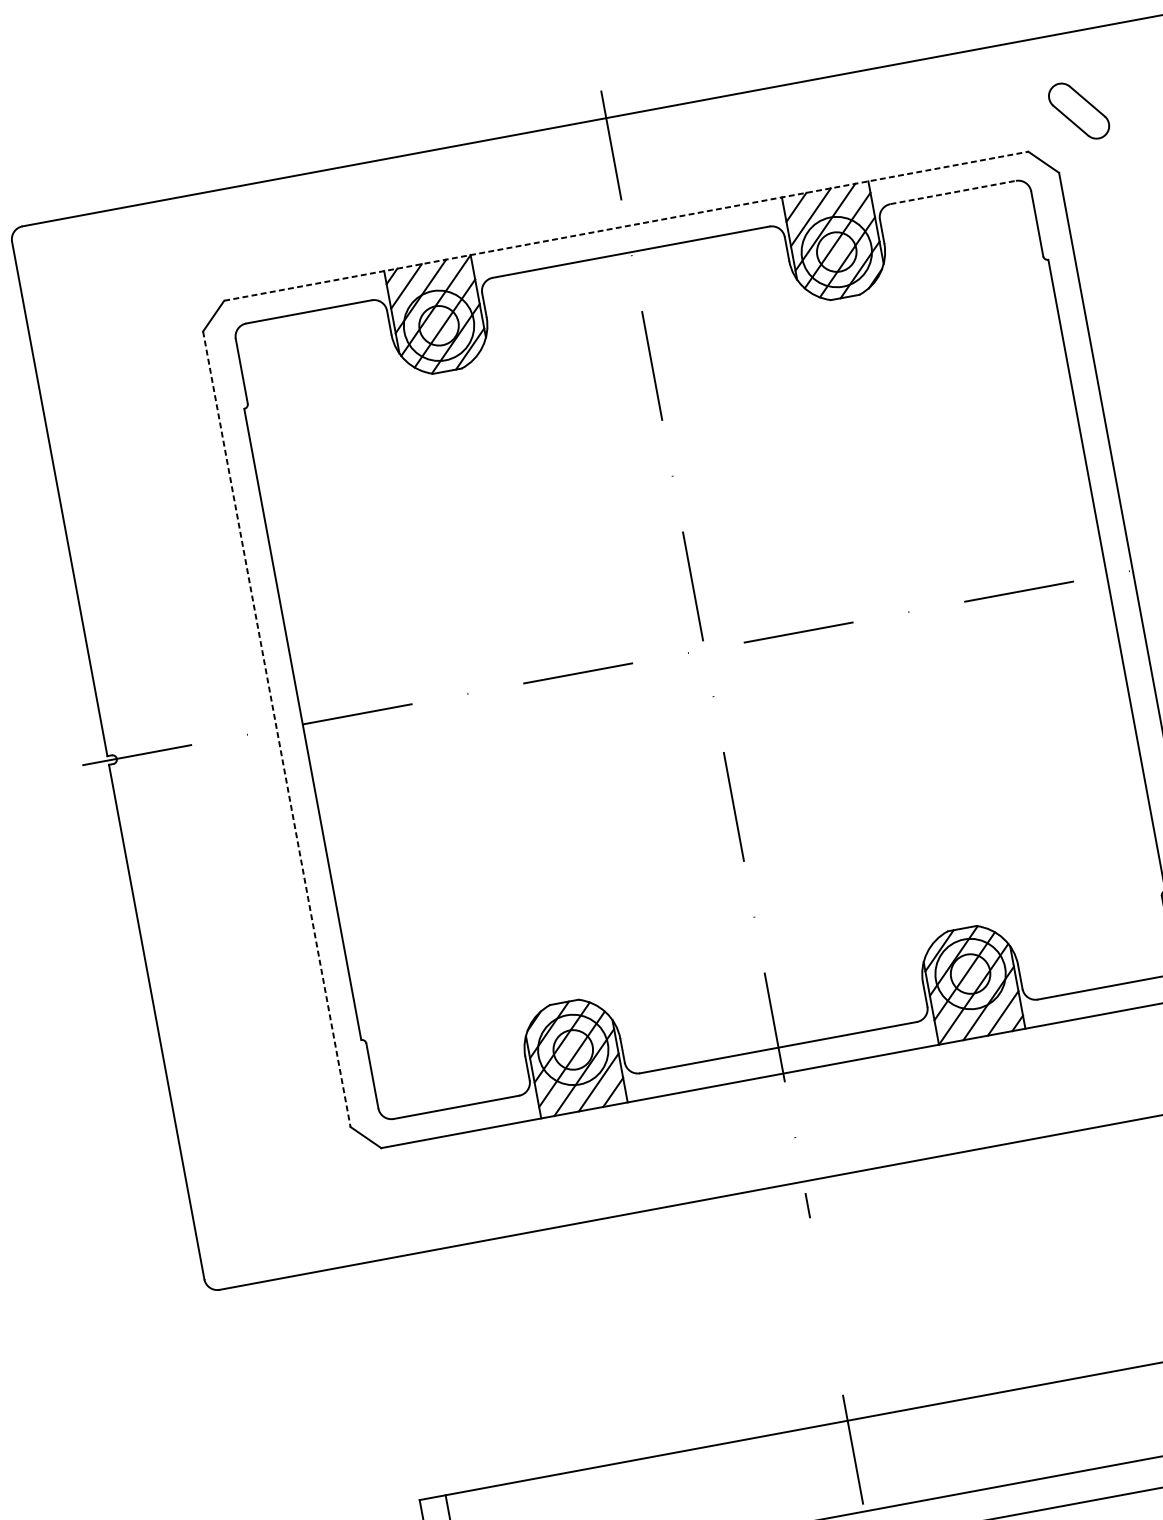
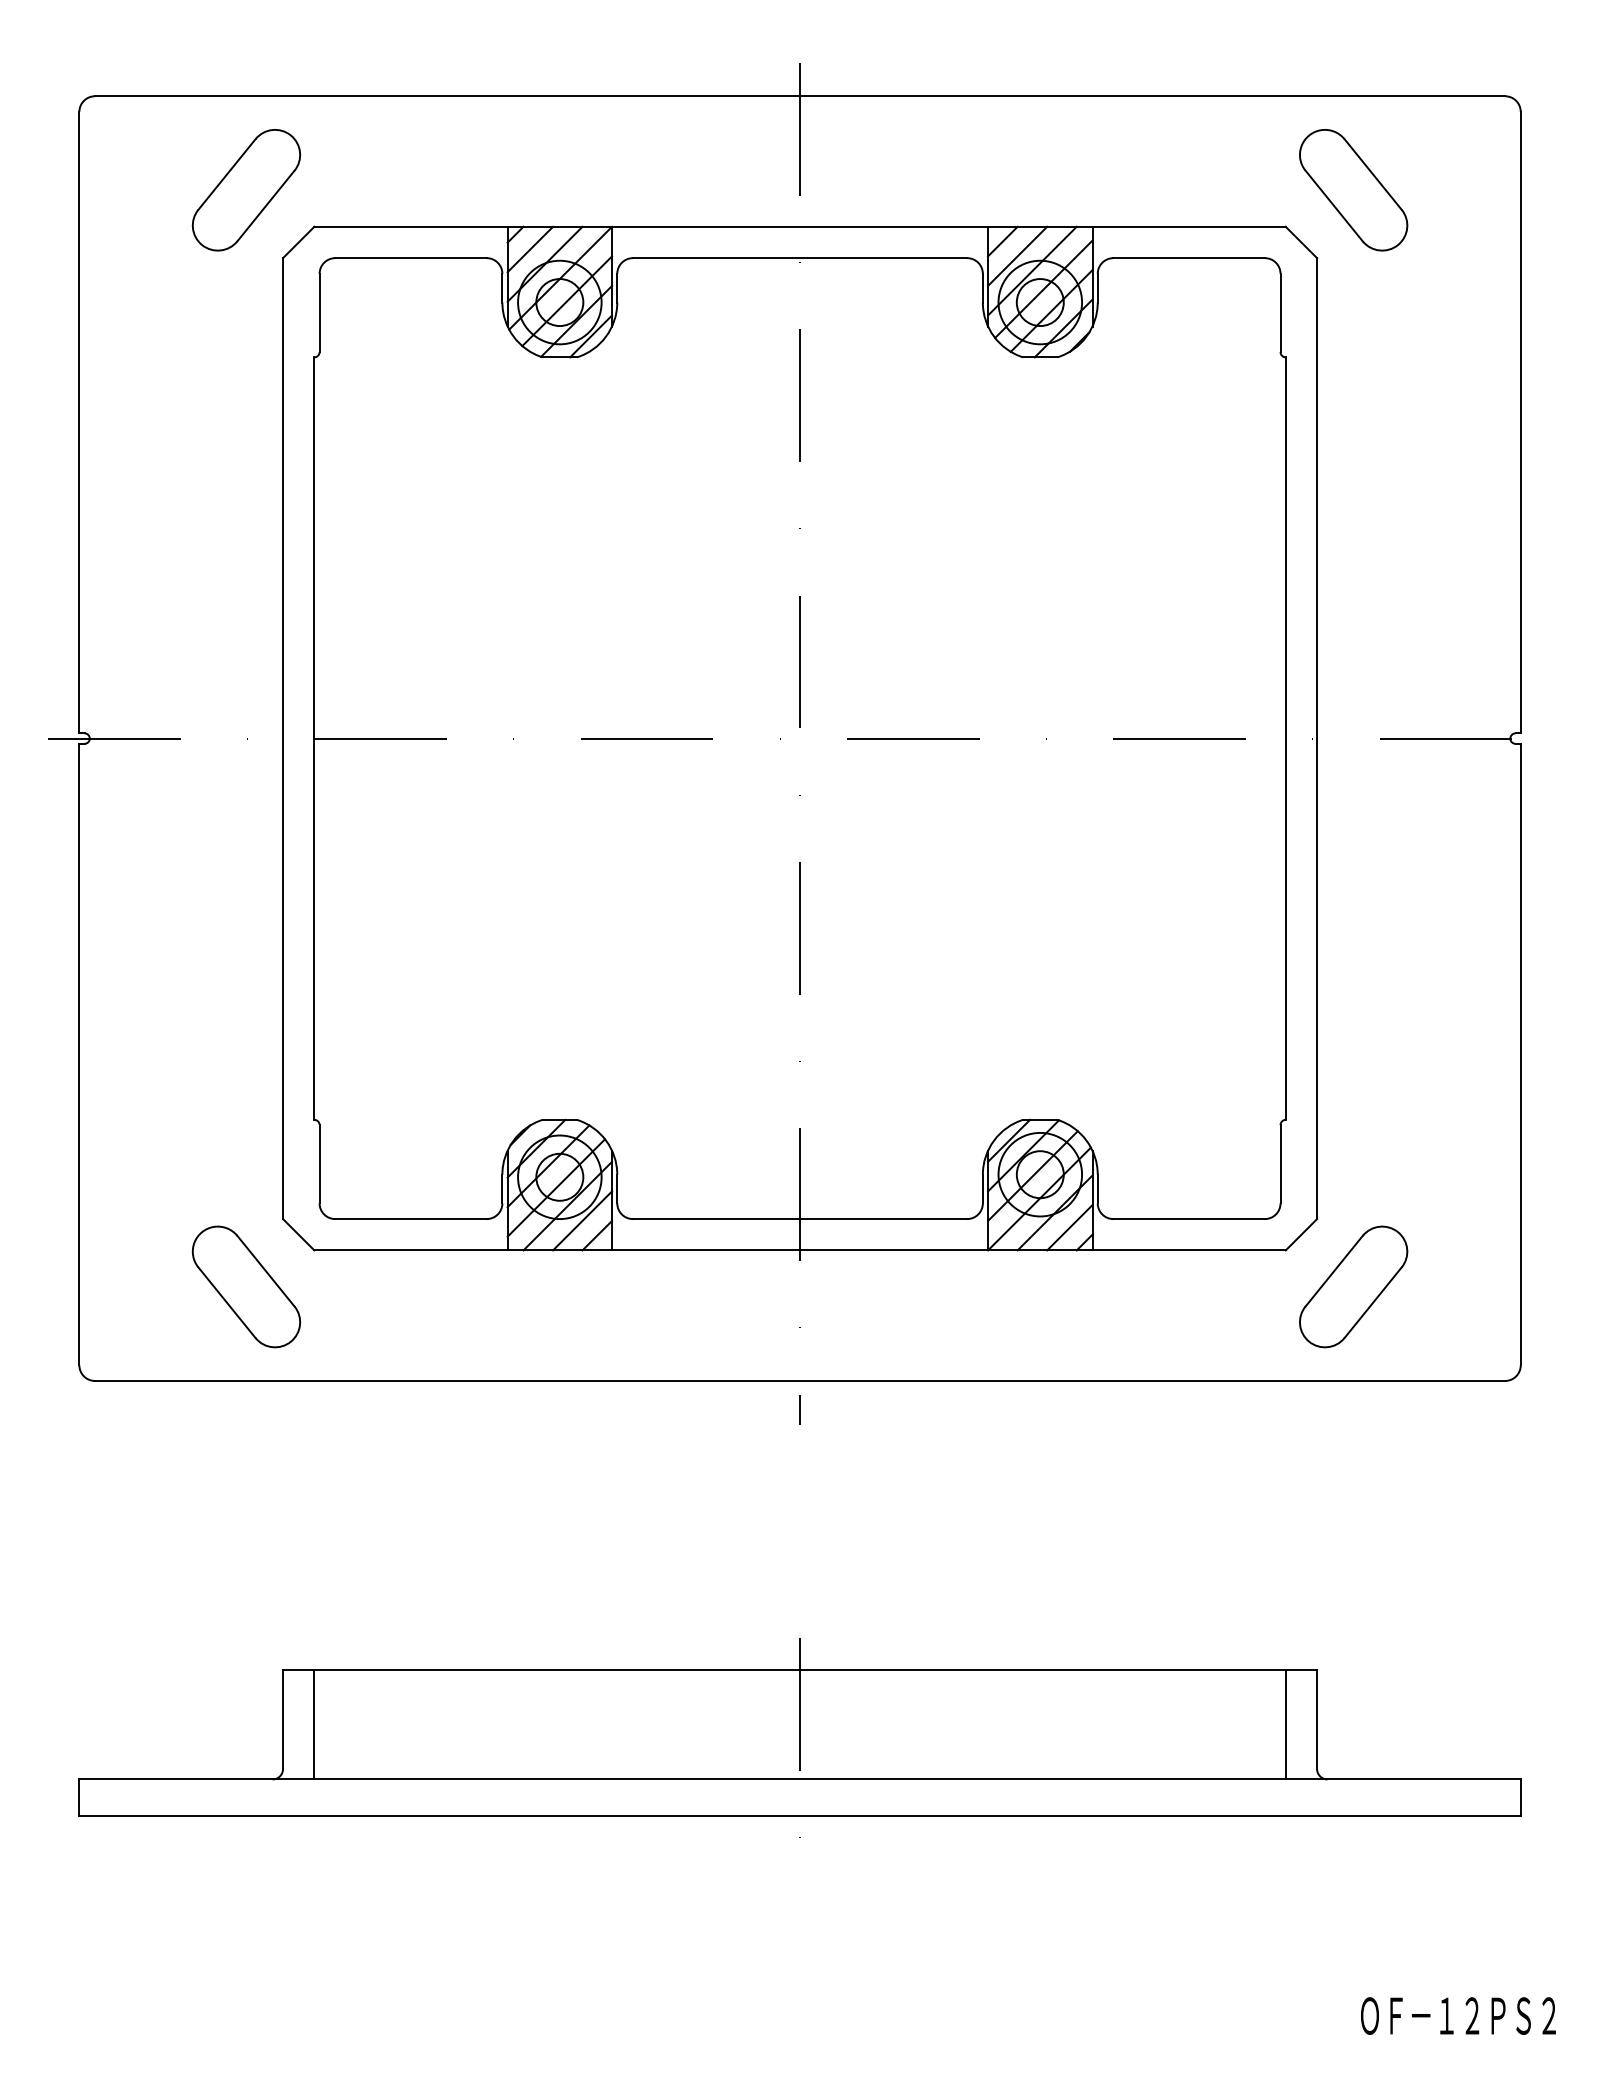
part: (1078, 111) -> (1353, 190), size x1.67
line: (953, 192) -> (1189, 258), dashed -> solid
line: (626, 225) -> (800, 226), dashed -> solid
part: (162, 281) -> (246, 190), added
line: (277, 729) -> (283, 739), dashed -> solid
part: (330, 1188) -> (246, 1286), added

